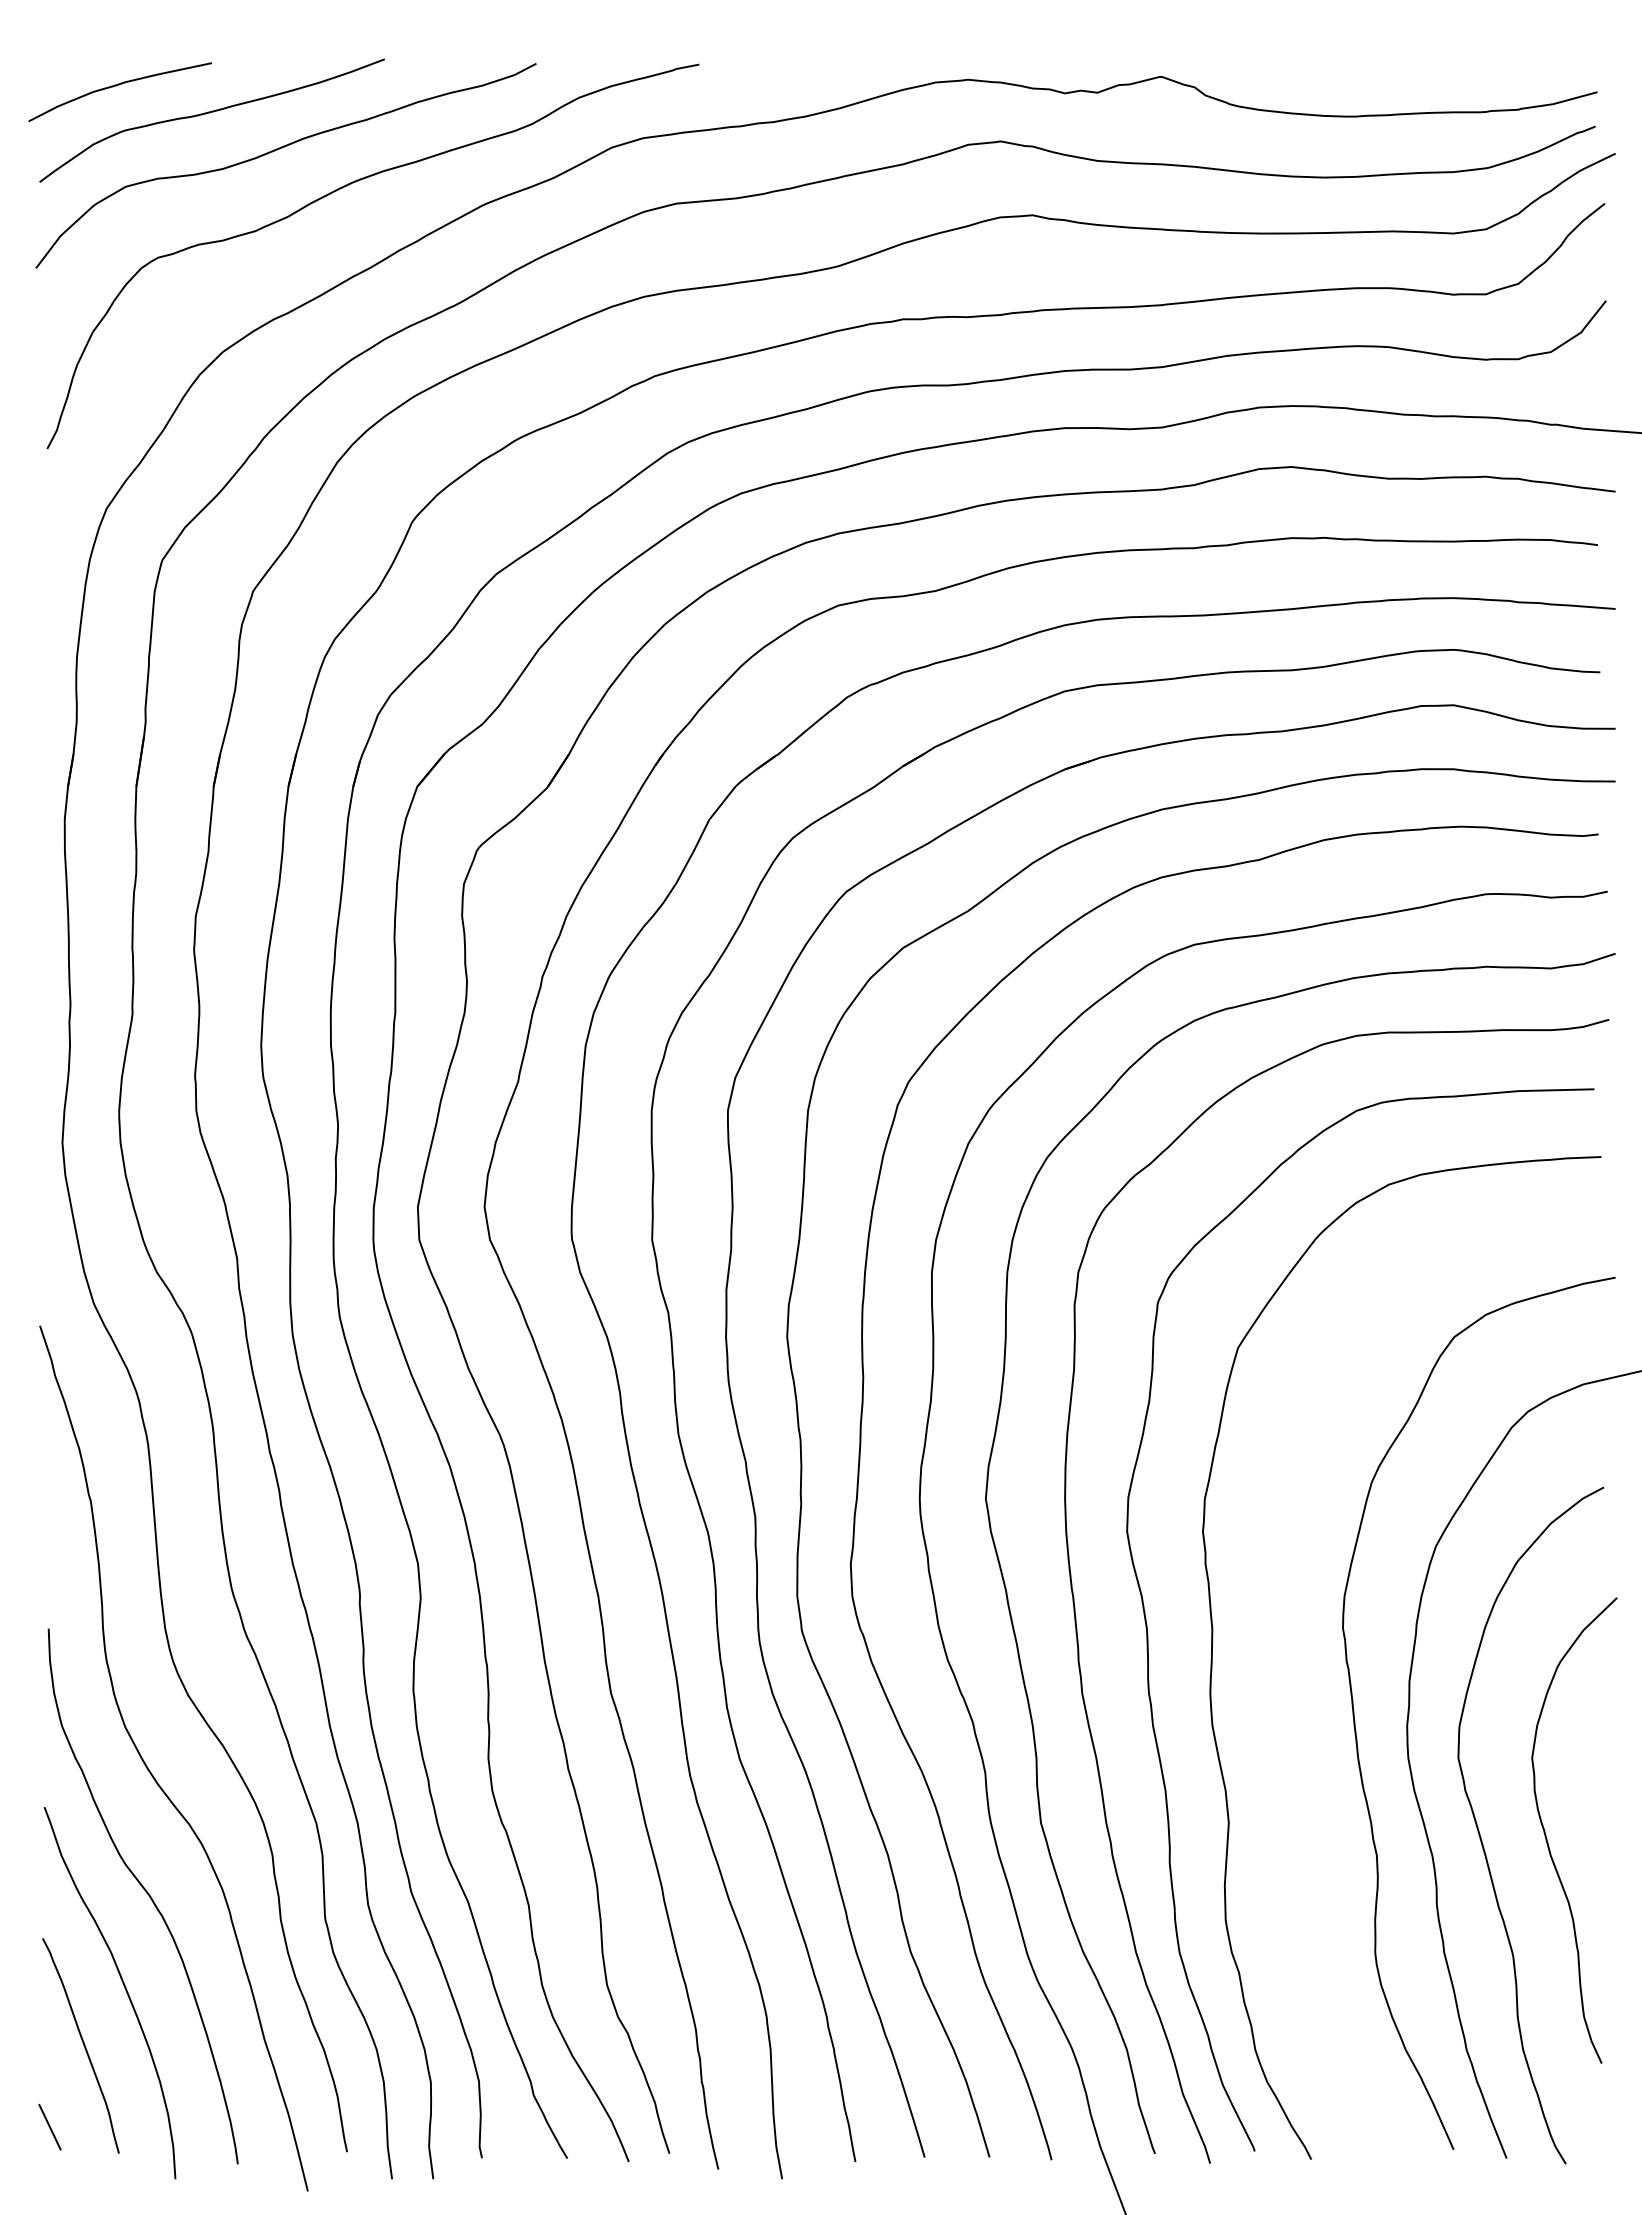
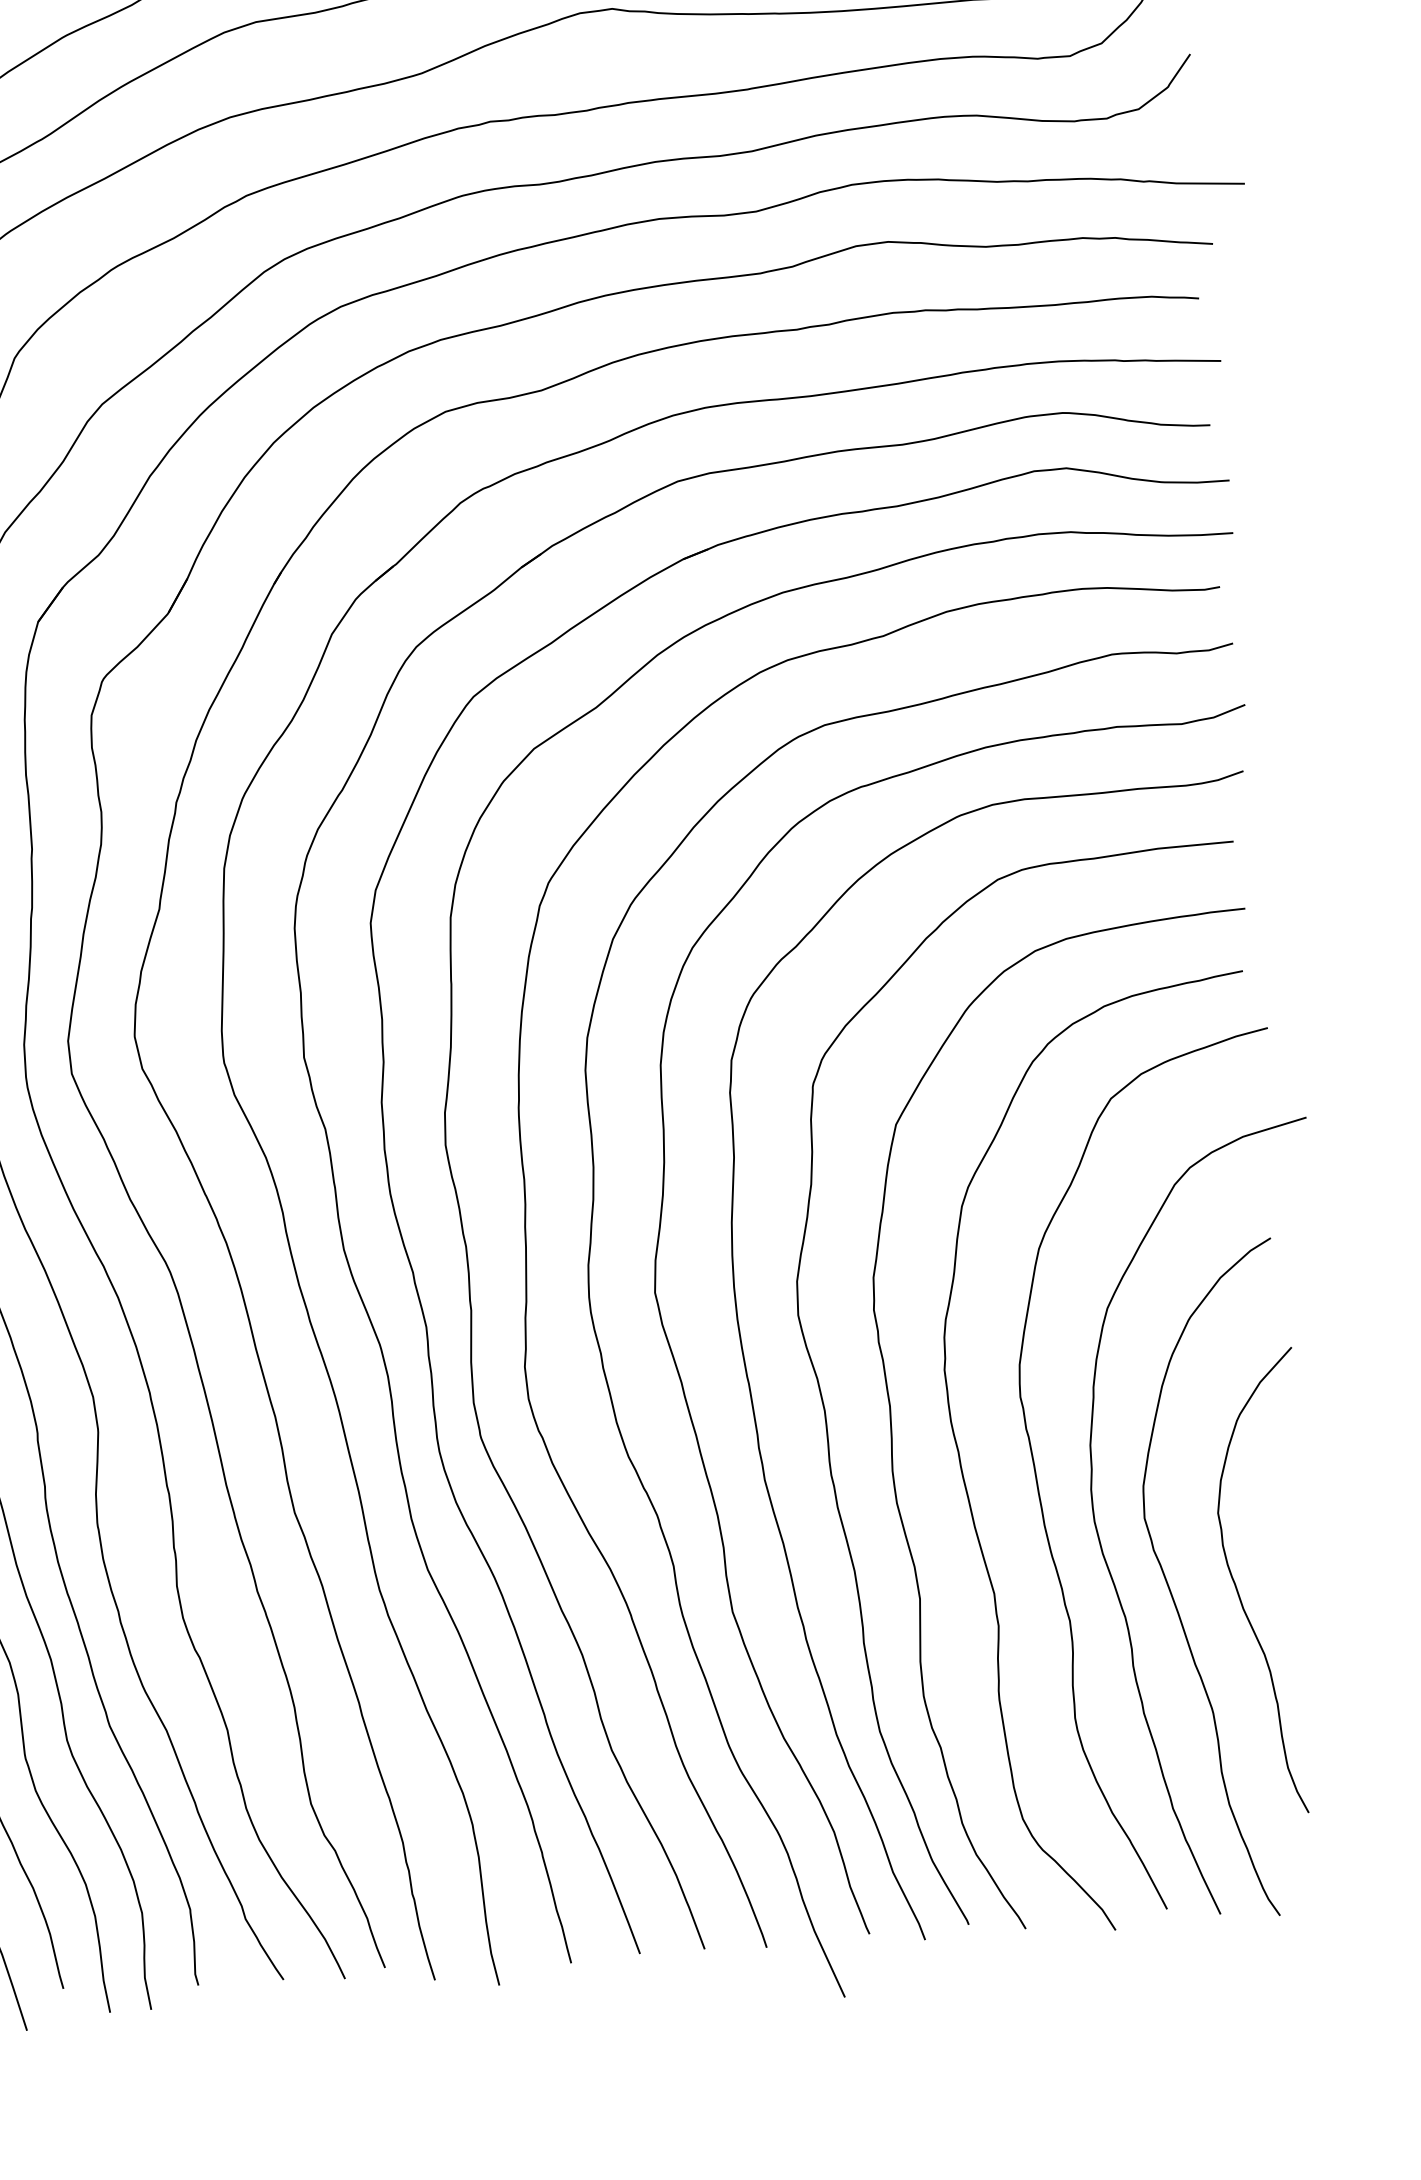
curve: (1283, 1715) -> (967, 1487), added

